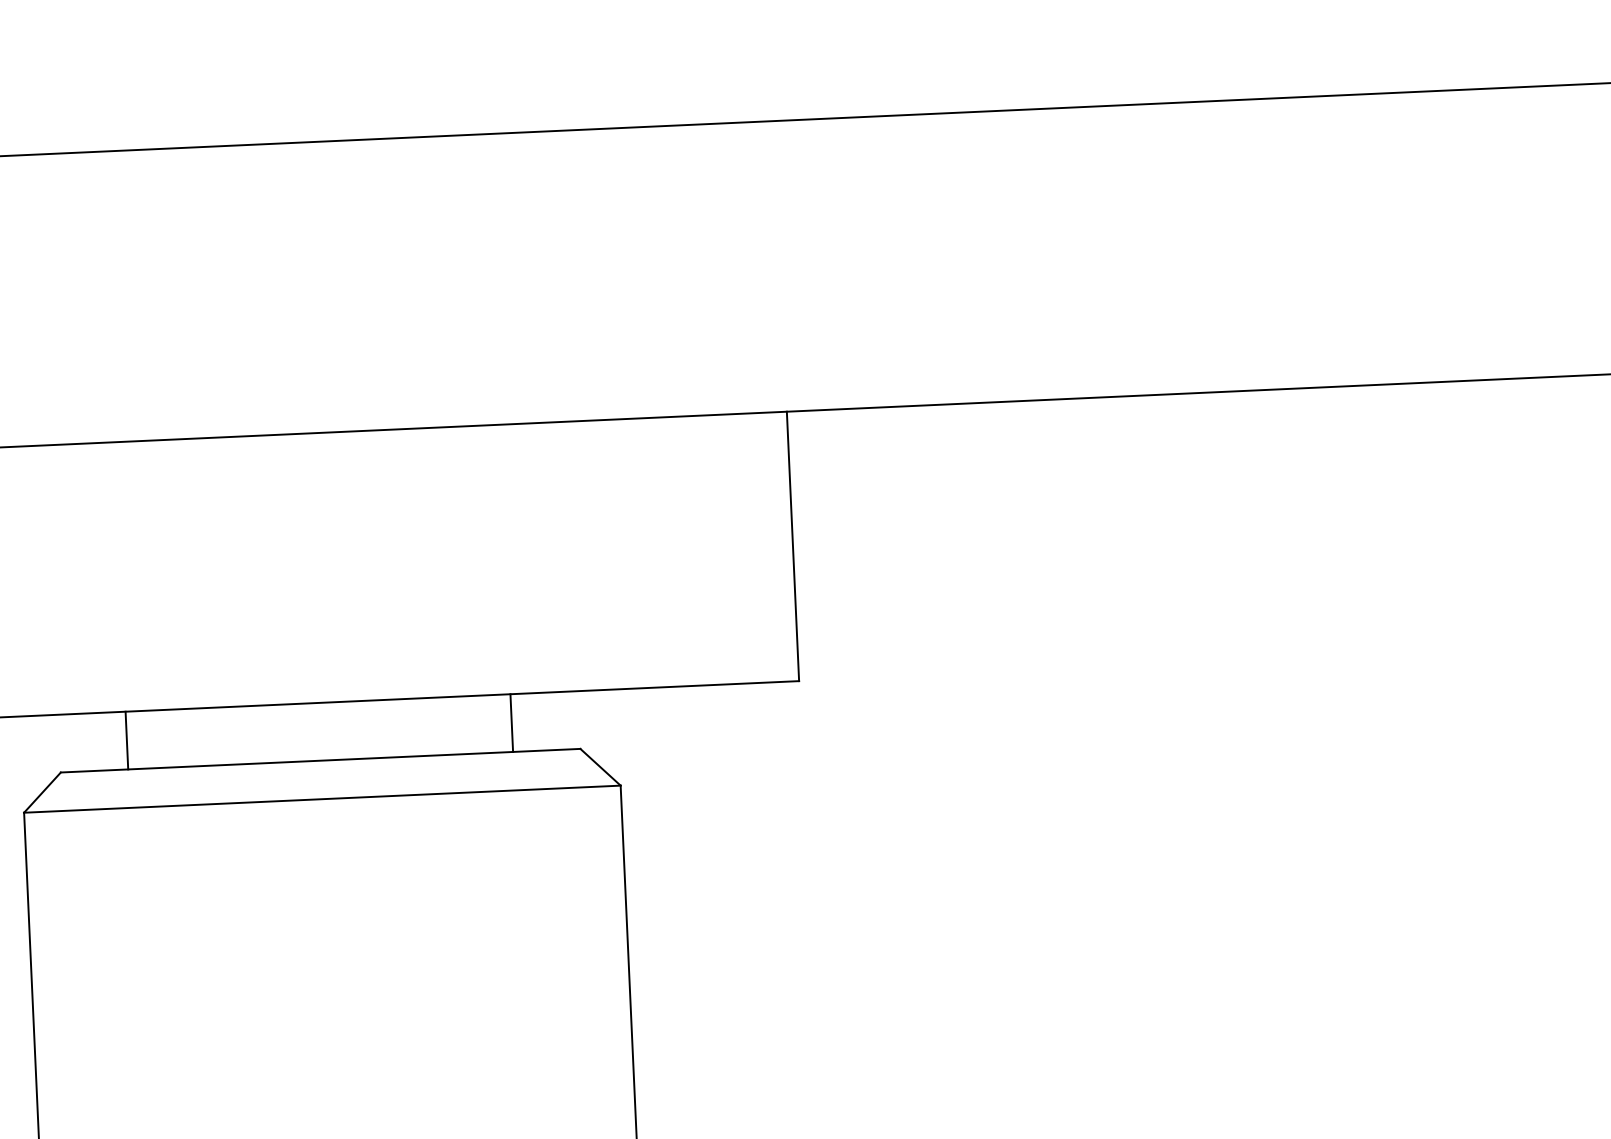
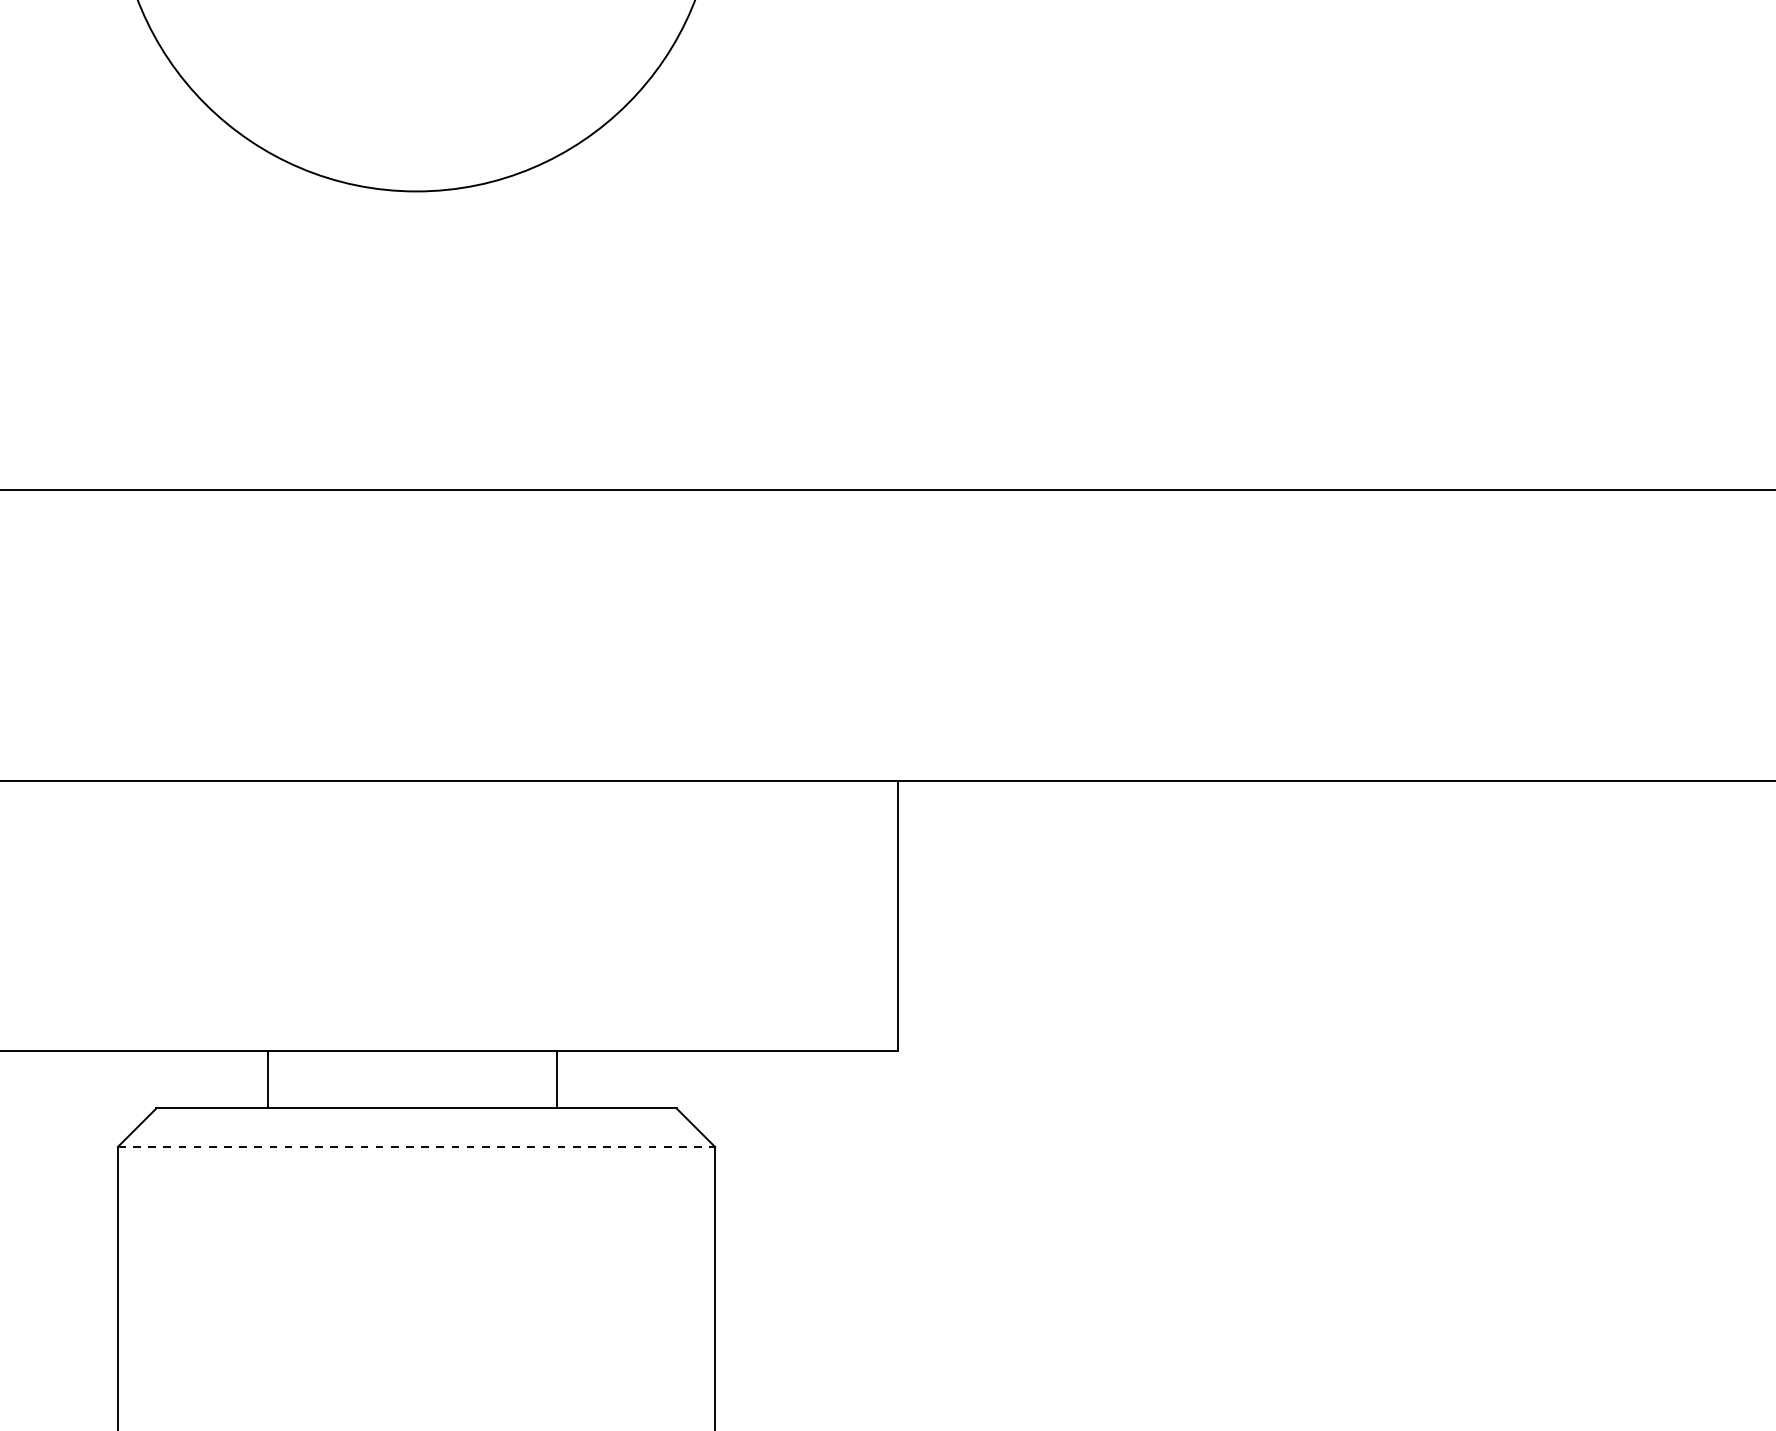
line: (512, 723) -> (557, 1079), moved
line: (126, 740) -> (267, 1079), moved
line: (322, 798) -> (416, 1146), solid -> dashed

